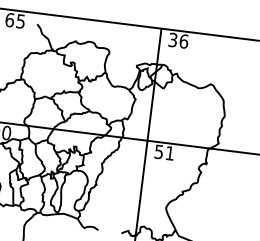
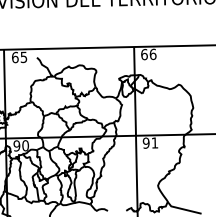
text: (173, 39) -> (144, 54), 36 -> 66
text: (158, 150) -> (145, 142), 51 -> 91

